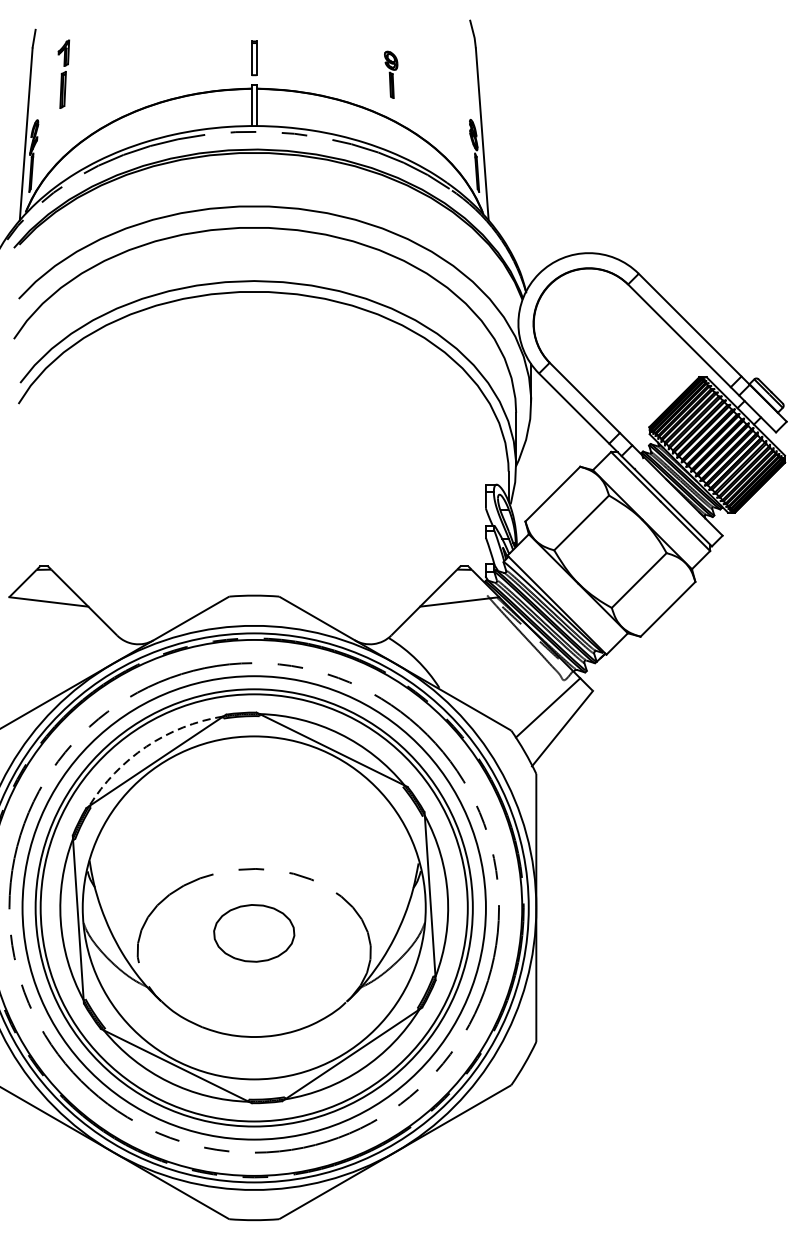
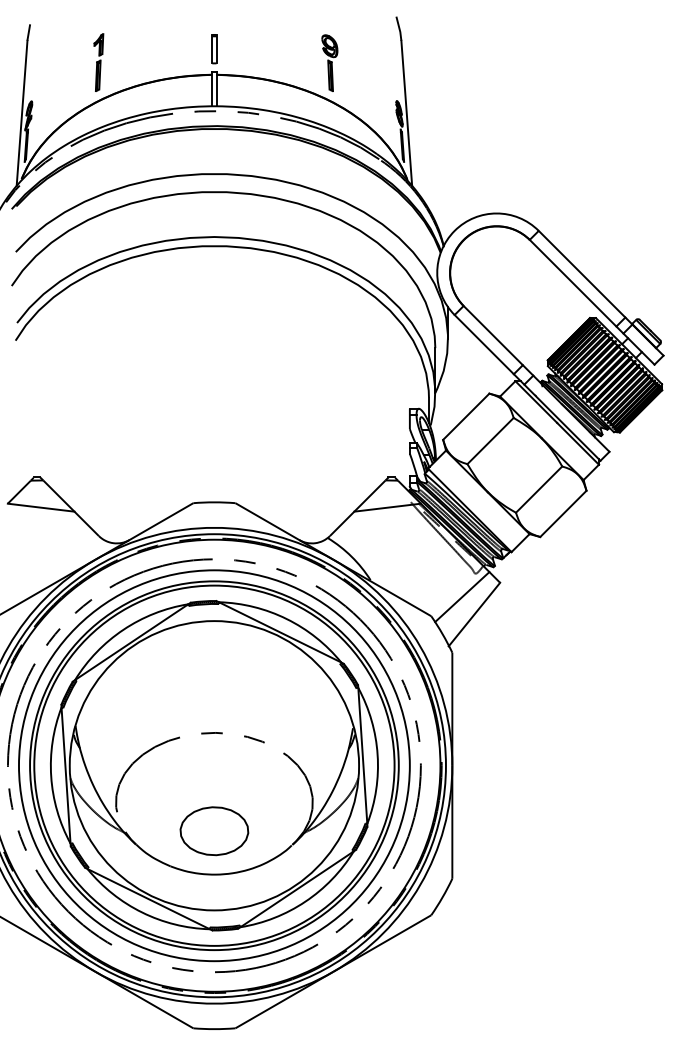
part: (63, 74) -> (98, 62), moved
part: (390, 74) -> (329, 62), size x1.43
arc: (146, 746) -> (123, 629), dashed -> solid
part: (254, 933) -> (214, 831), moved

